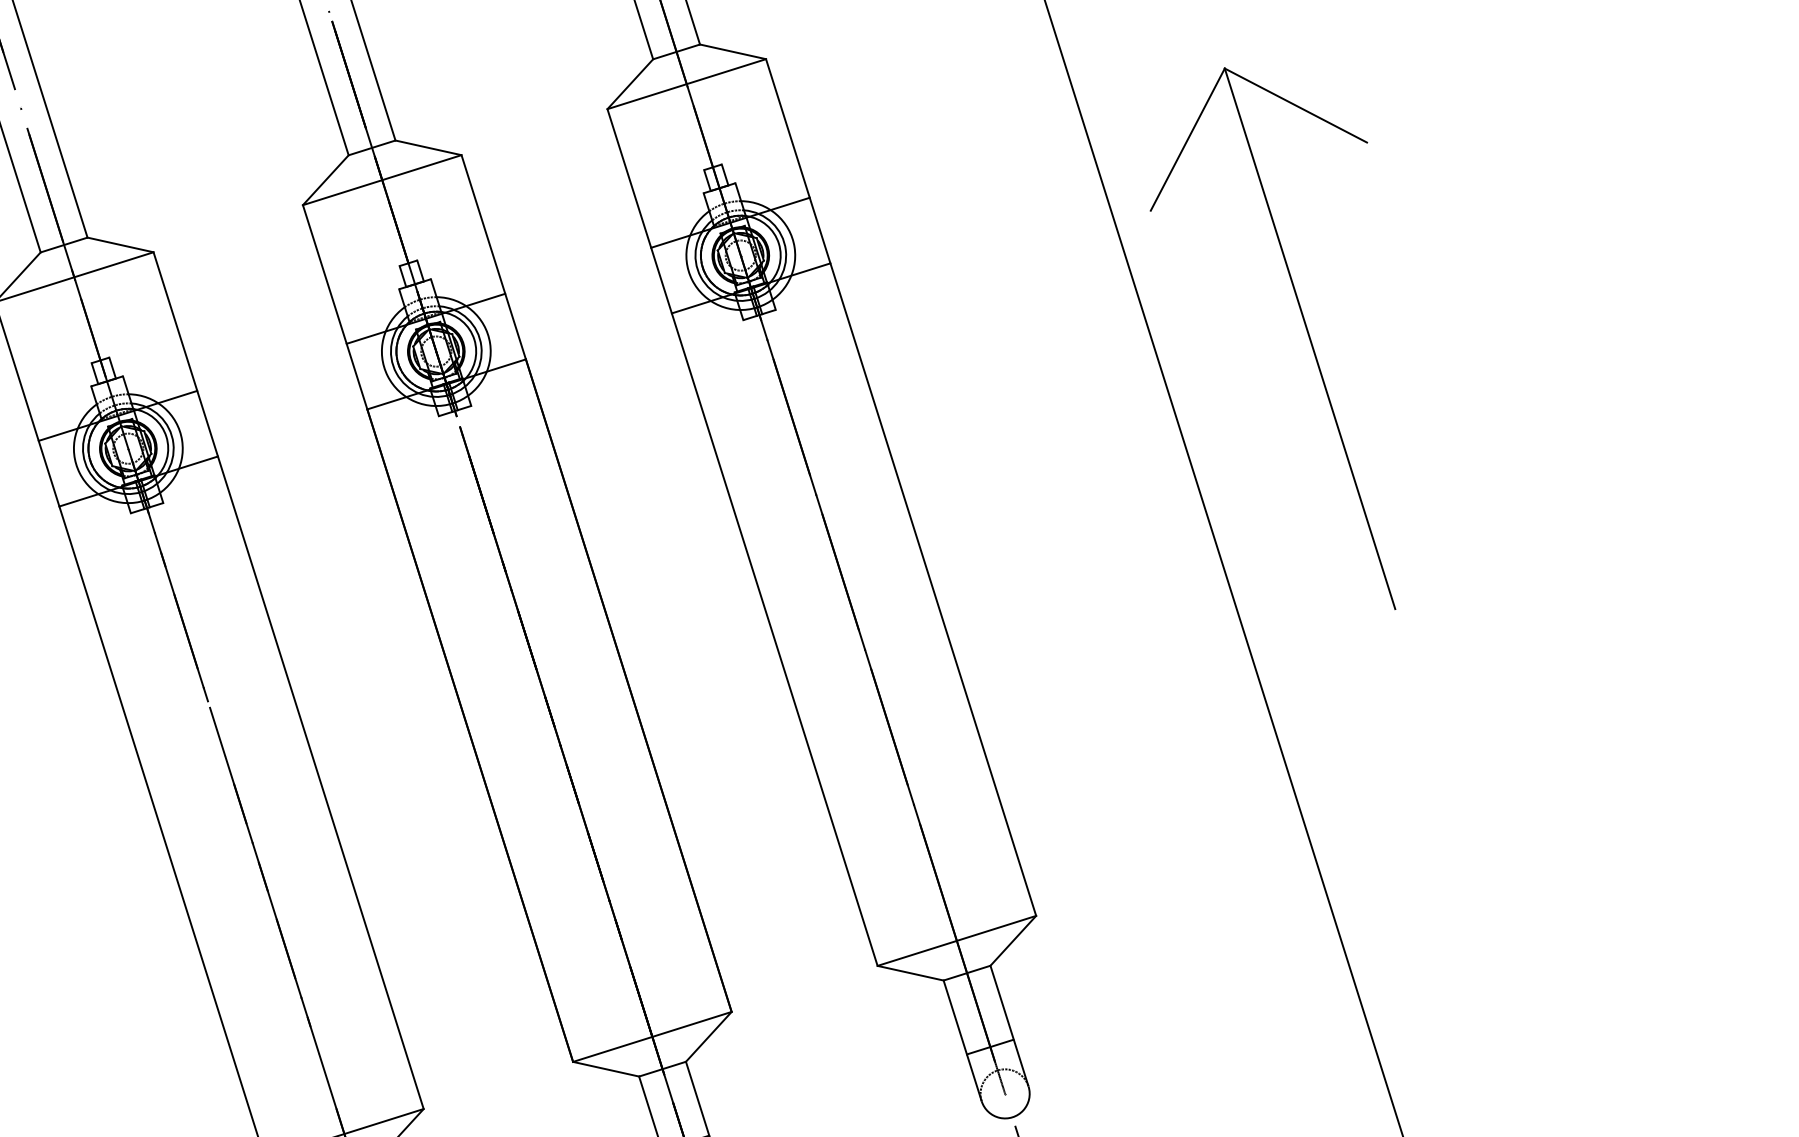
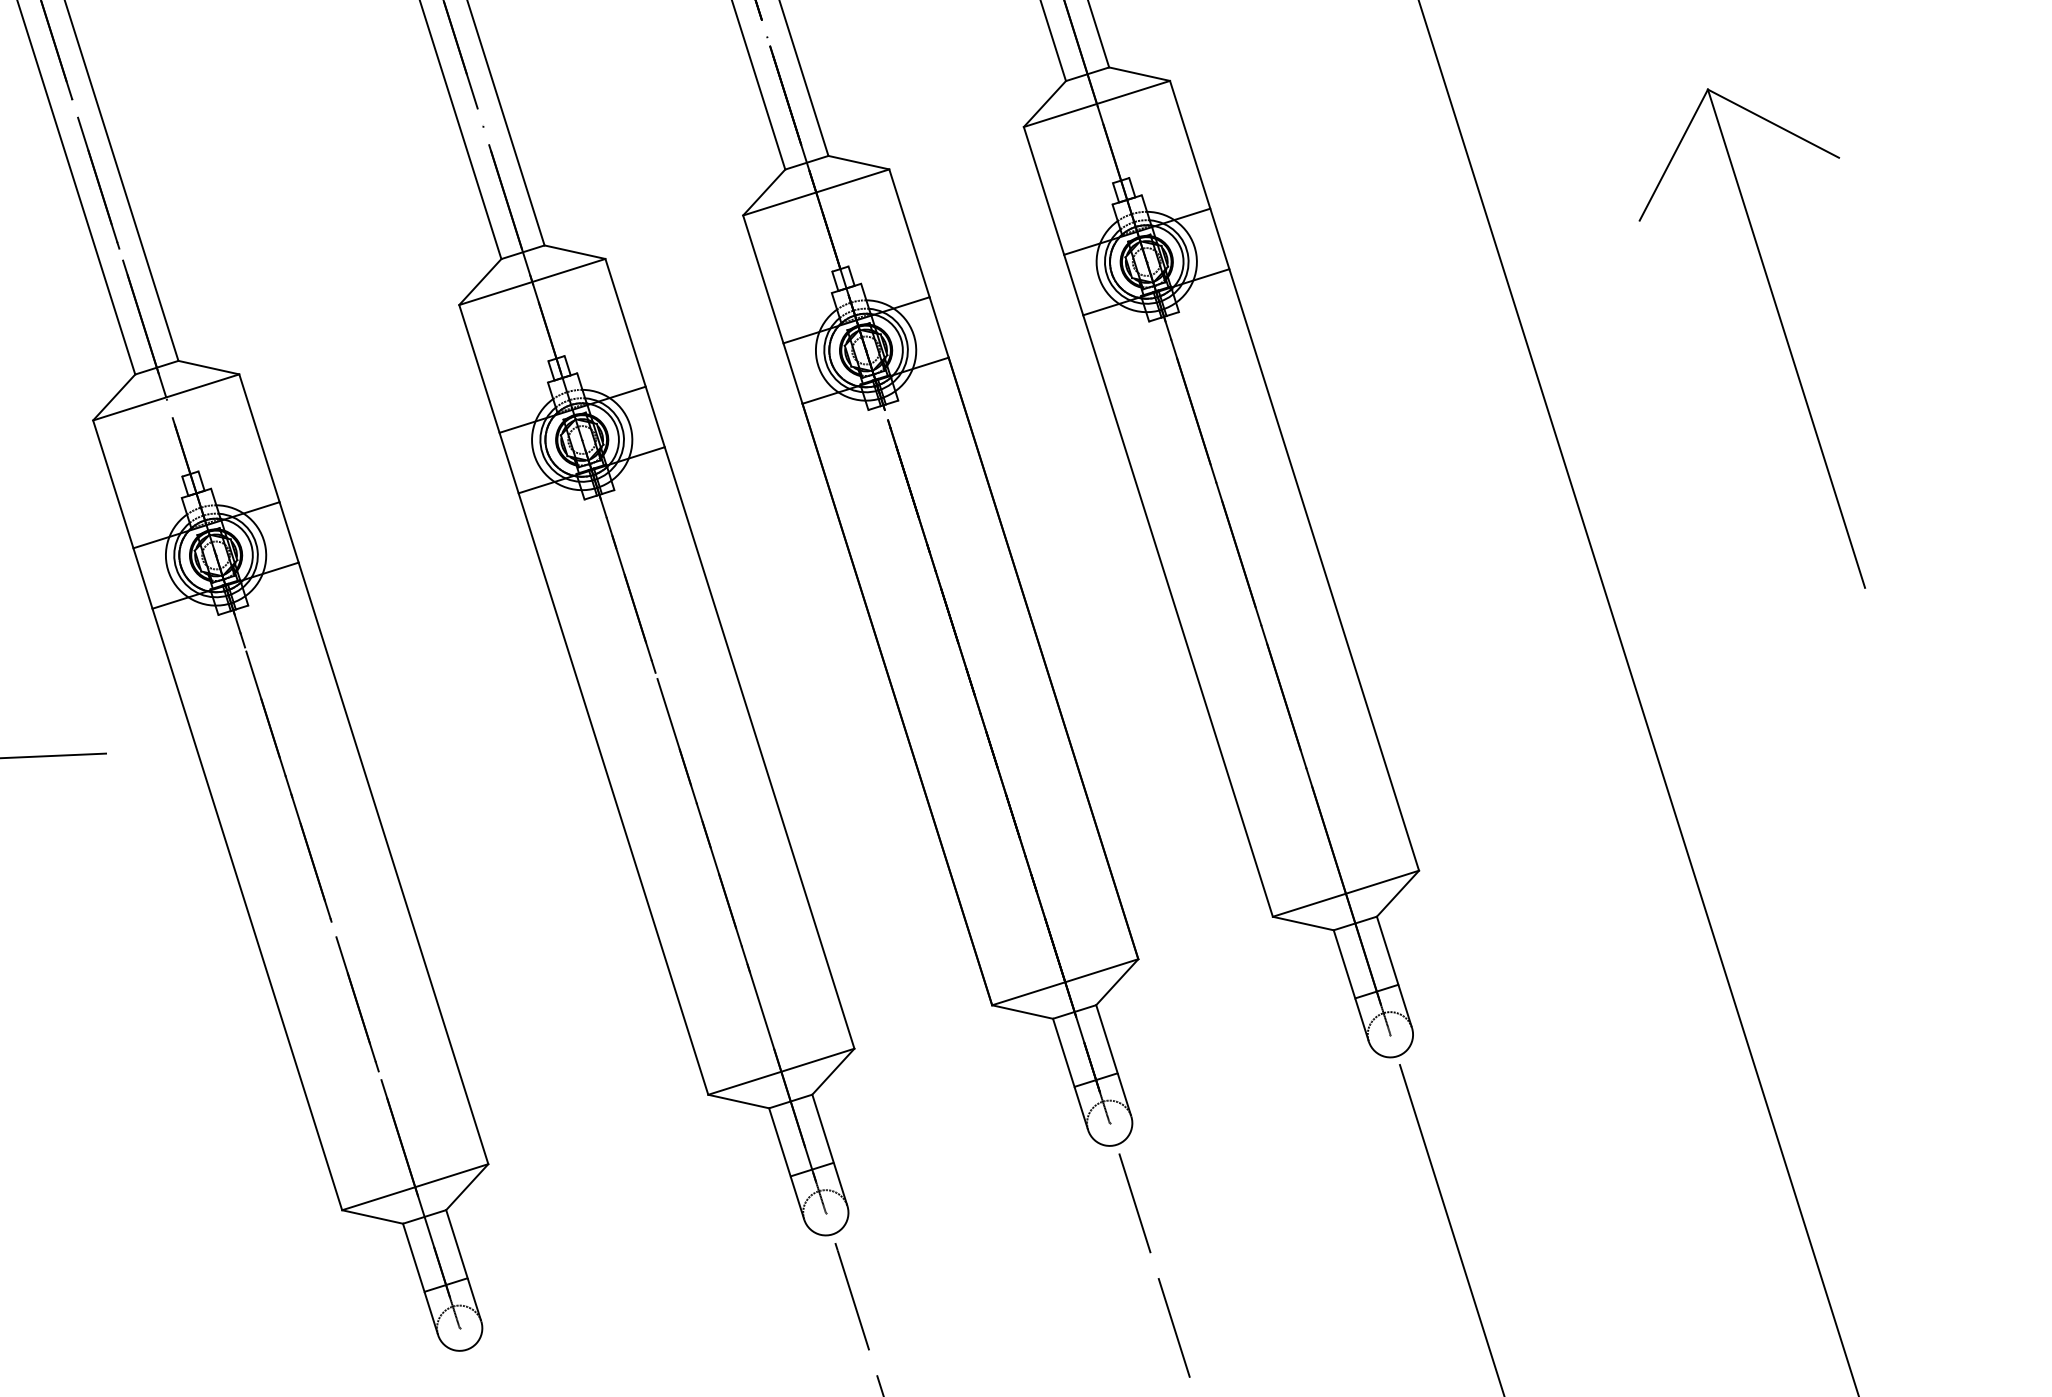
part: (1305, 328) -> (1782, 329), moved

